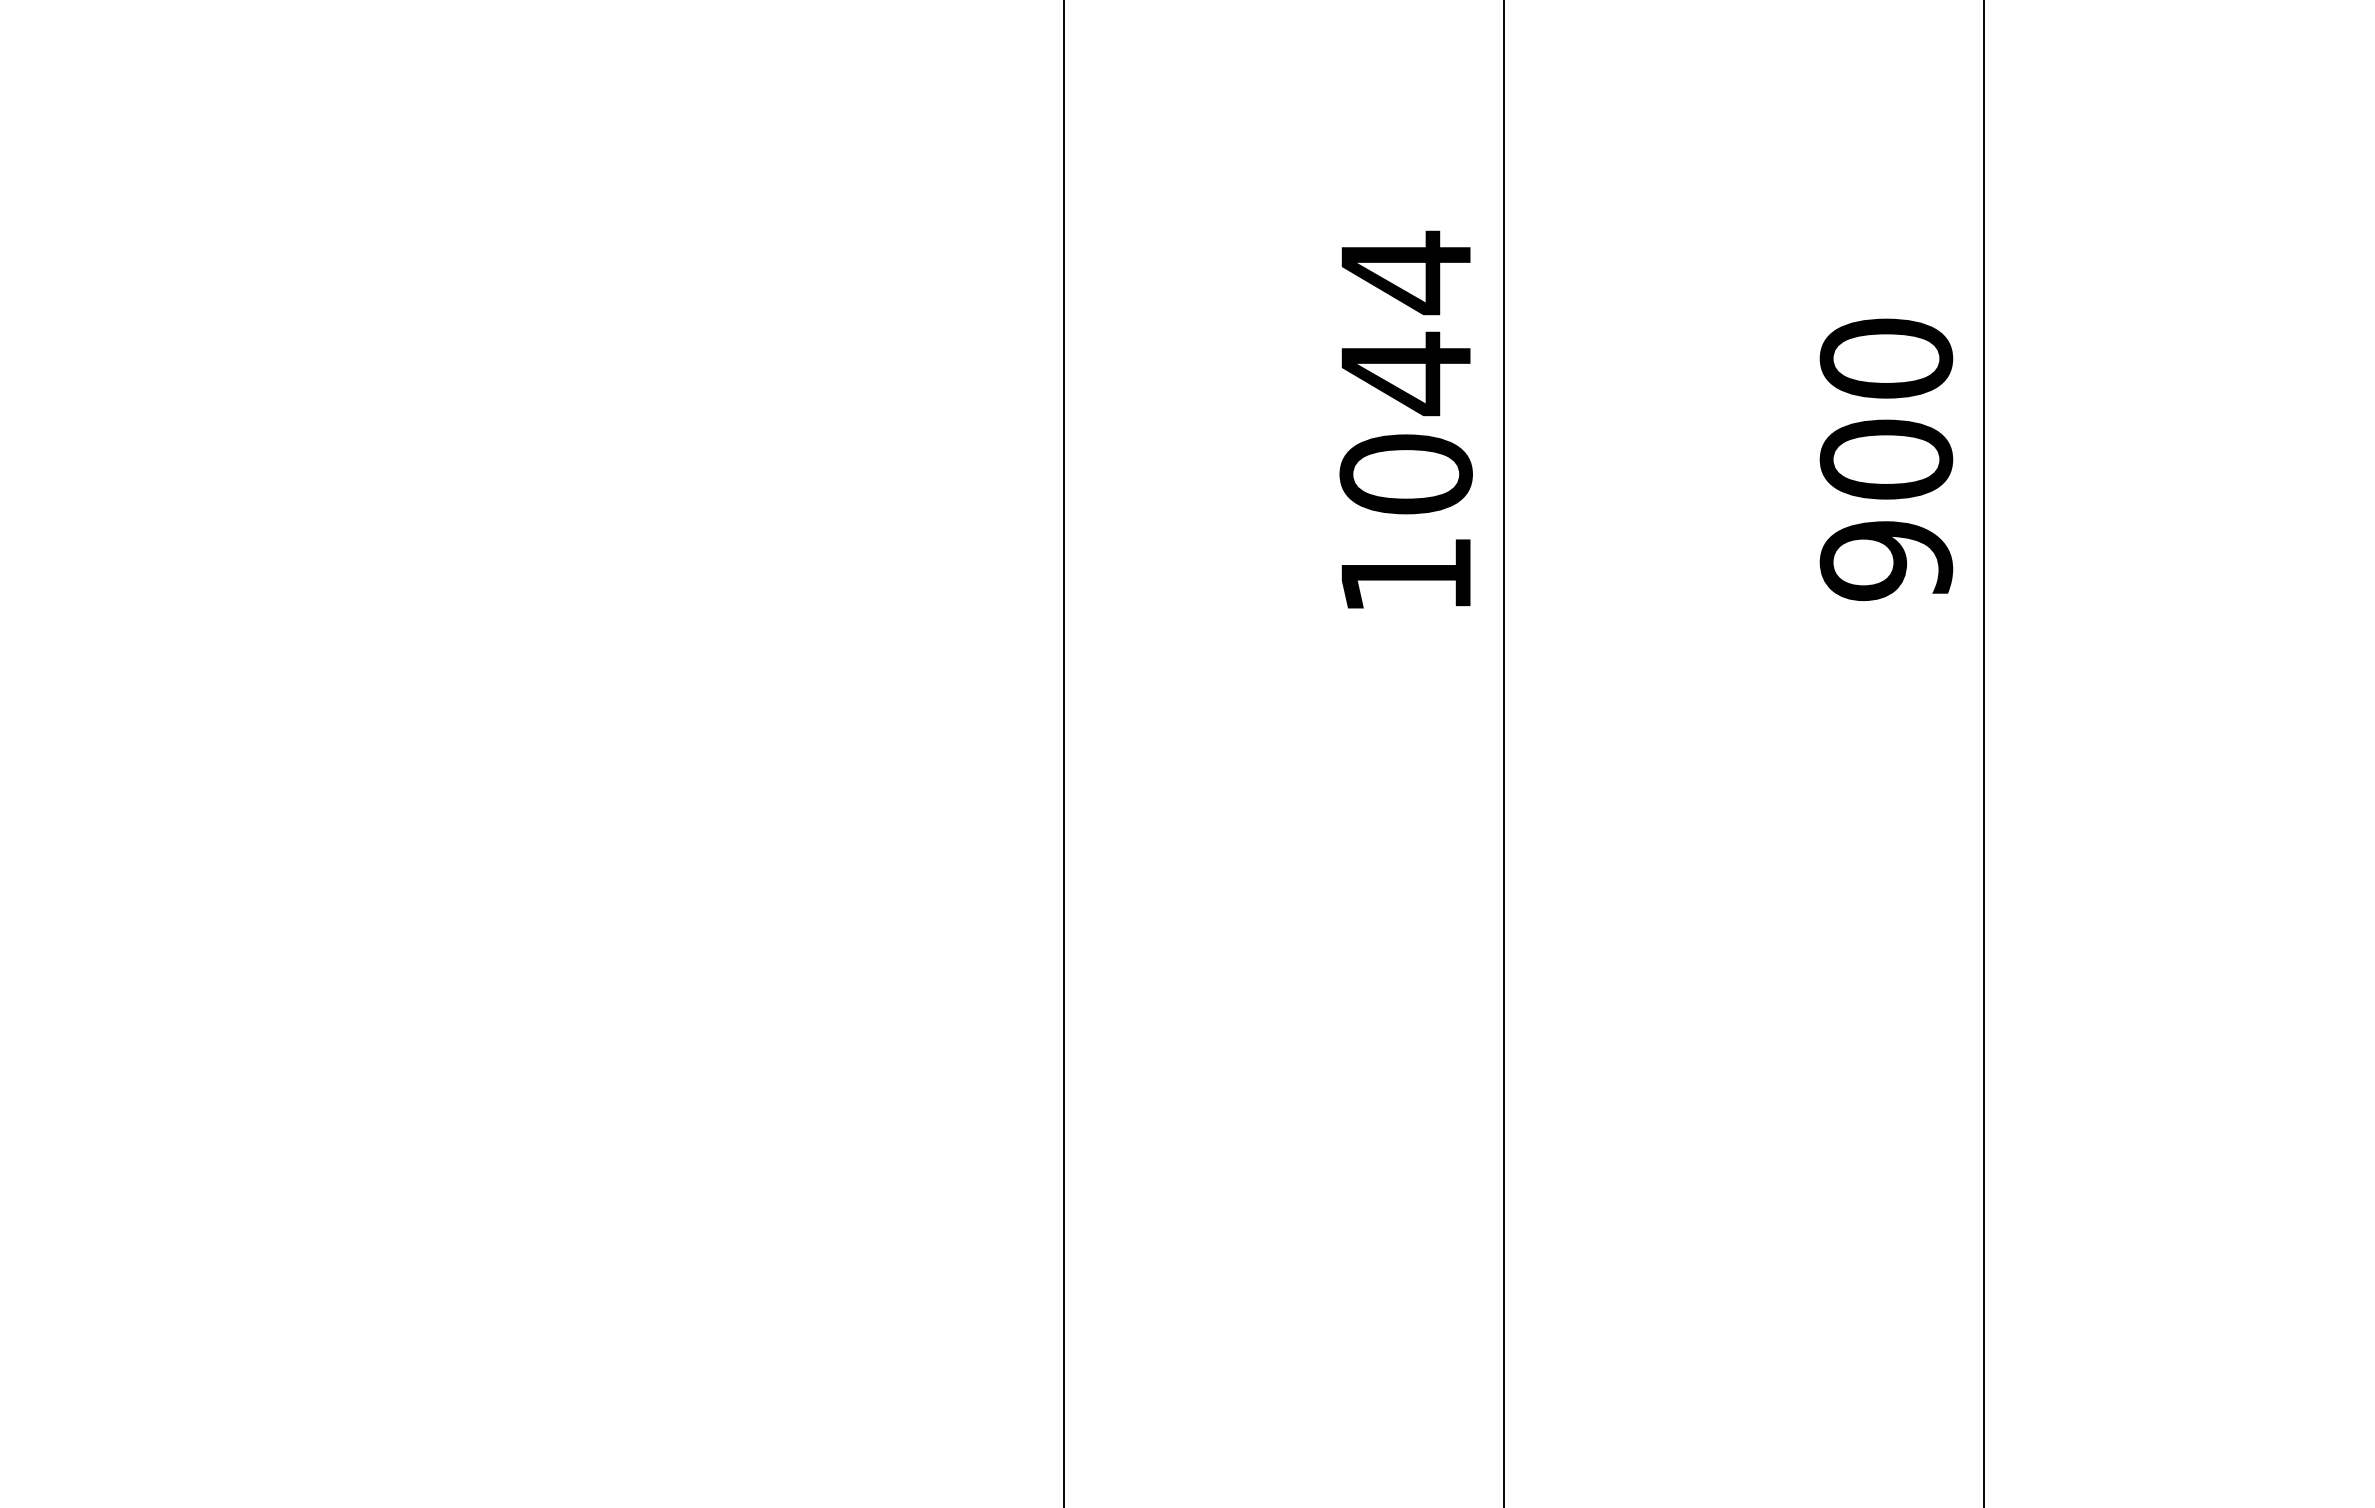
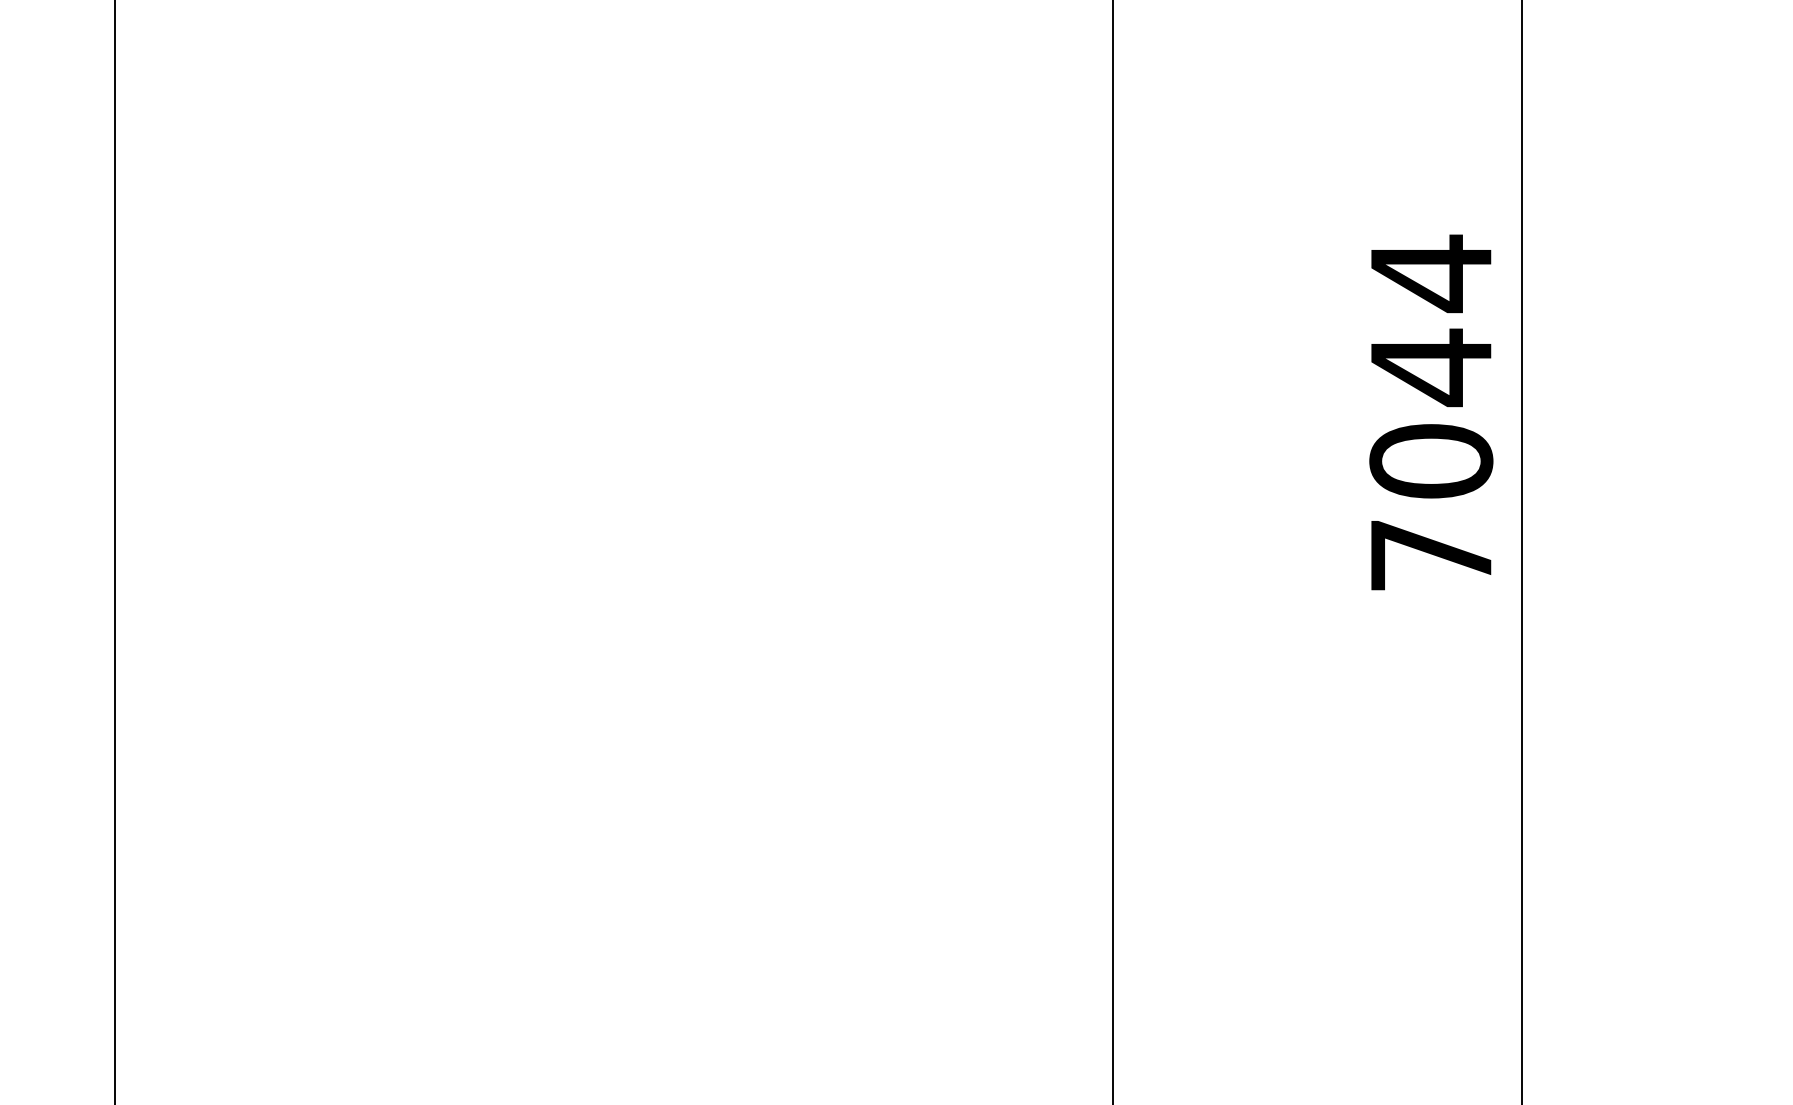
text: (1405, 575) -> (1430, 555), 1044 -> 7044

